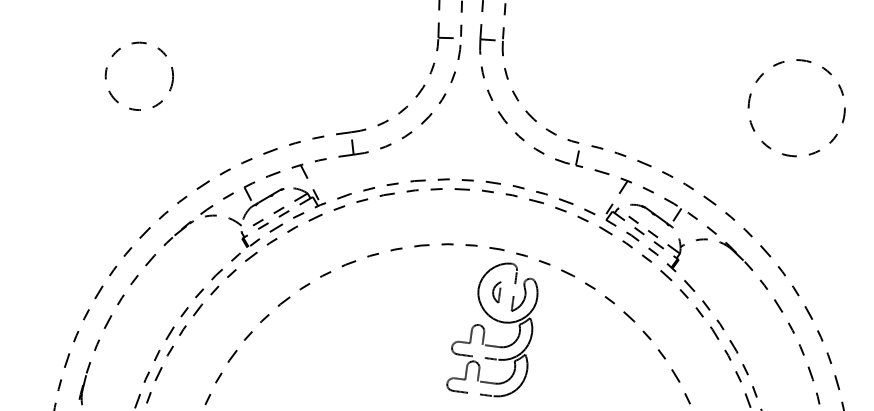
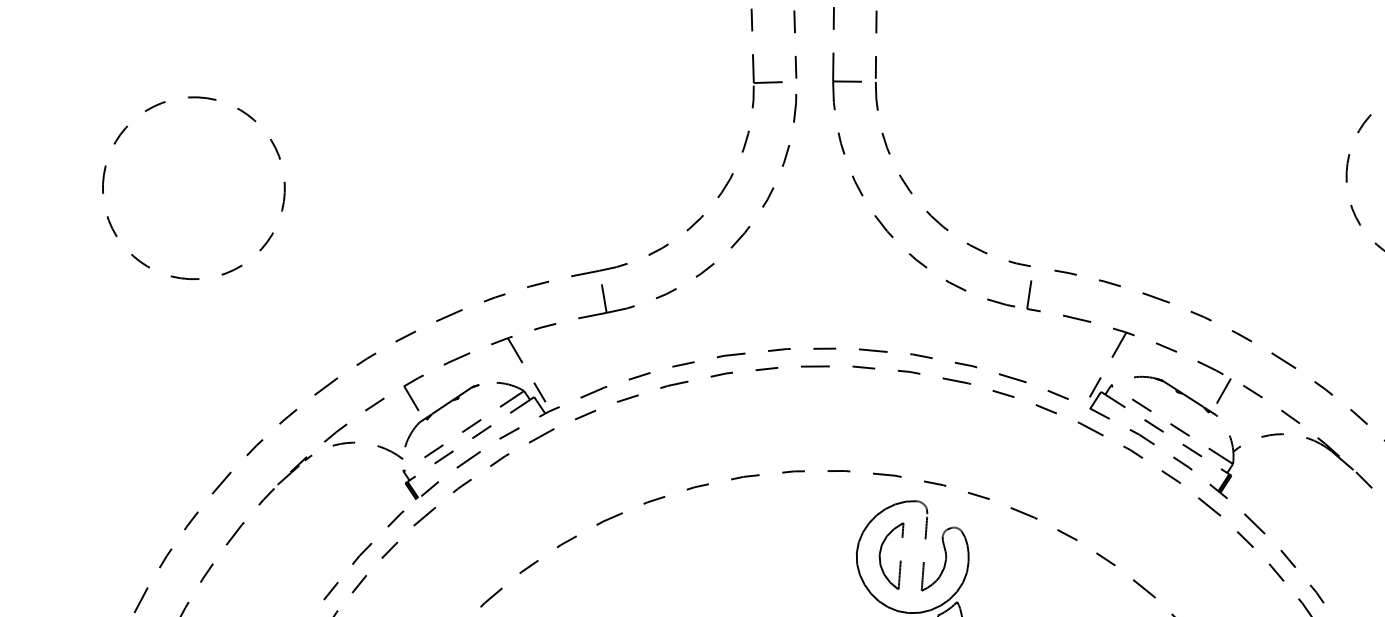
circle: (139, 76) -> (194, 188), size x1.43
part: (496, 292) -> (891, 557), size x1.67

